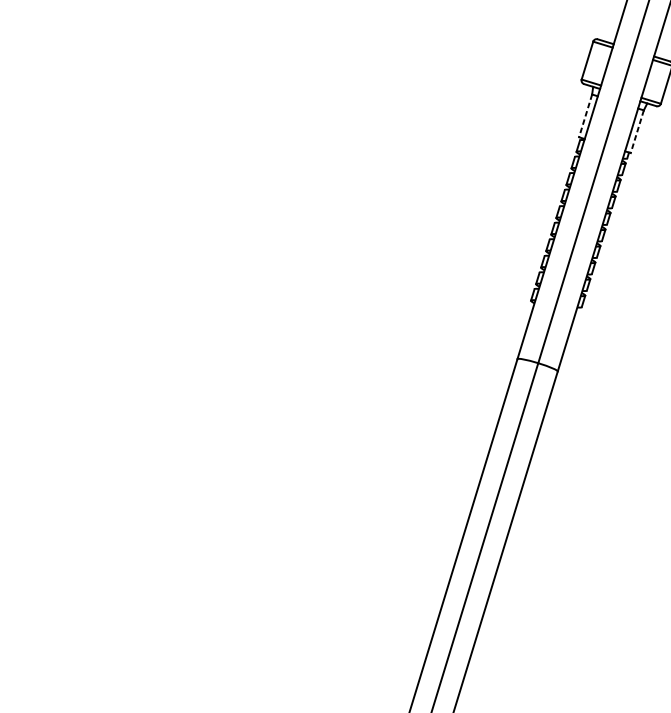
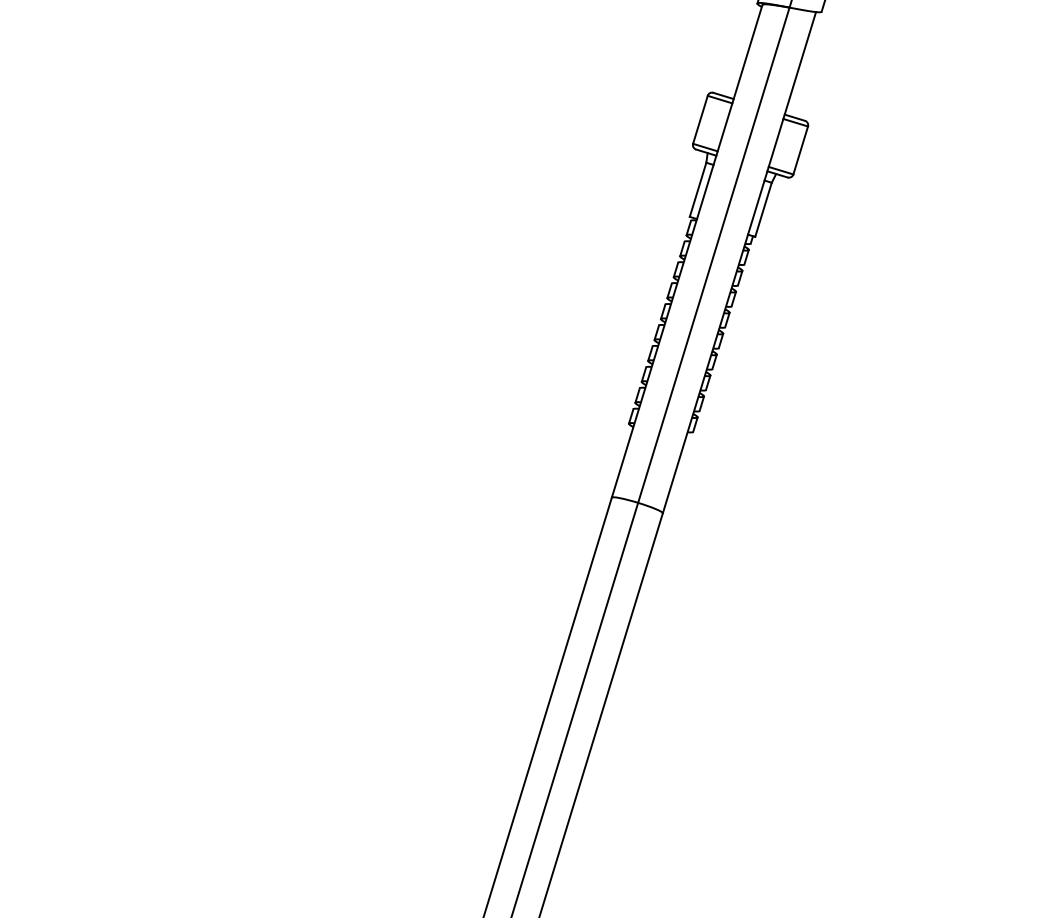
line: (585, 116) -> (697, 190), dashed -> solid
line: (637, 132) -> (763, 210), dashed -> solid

